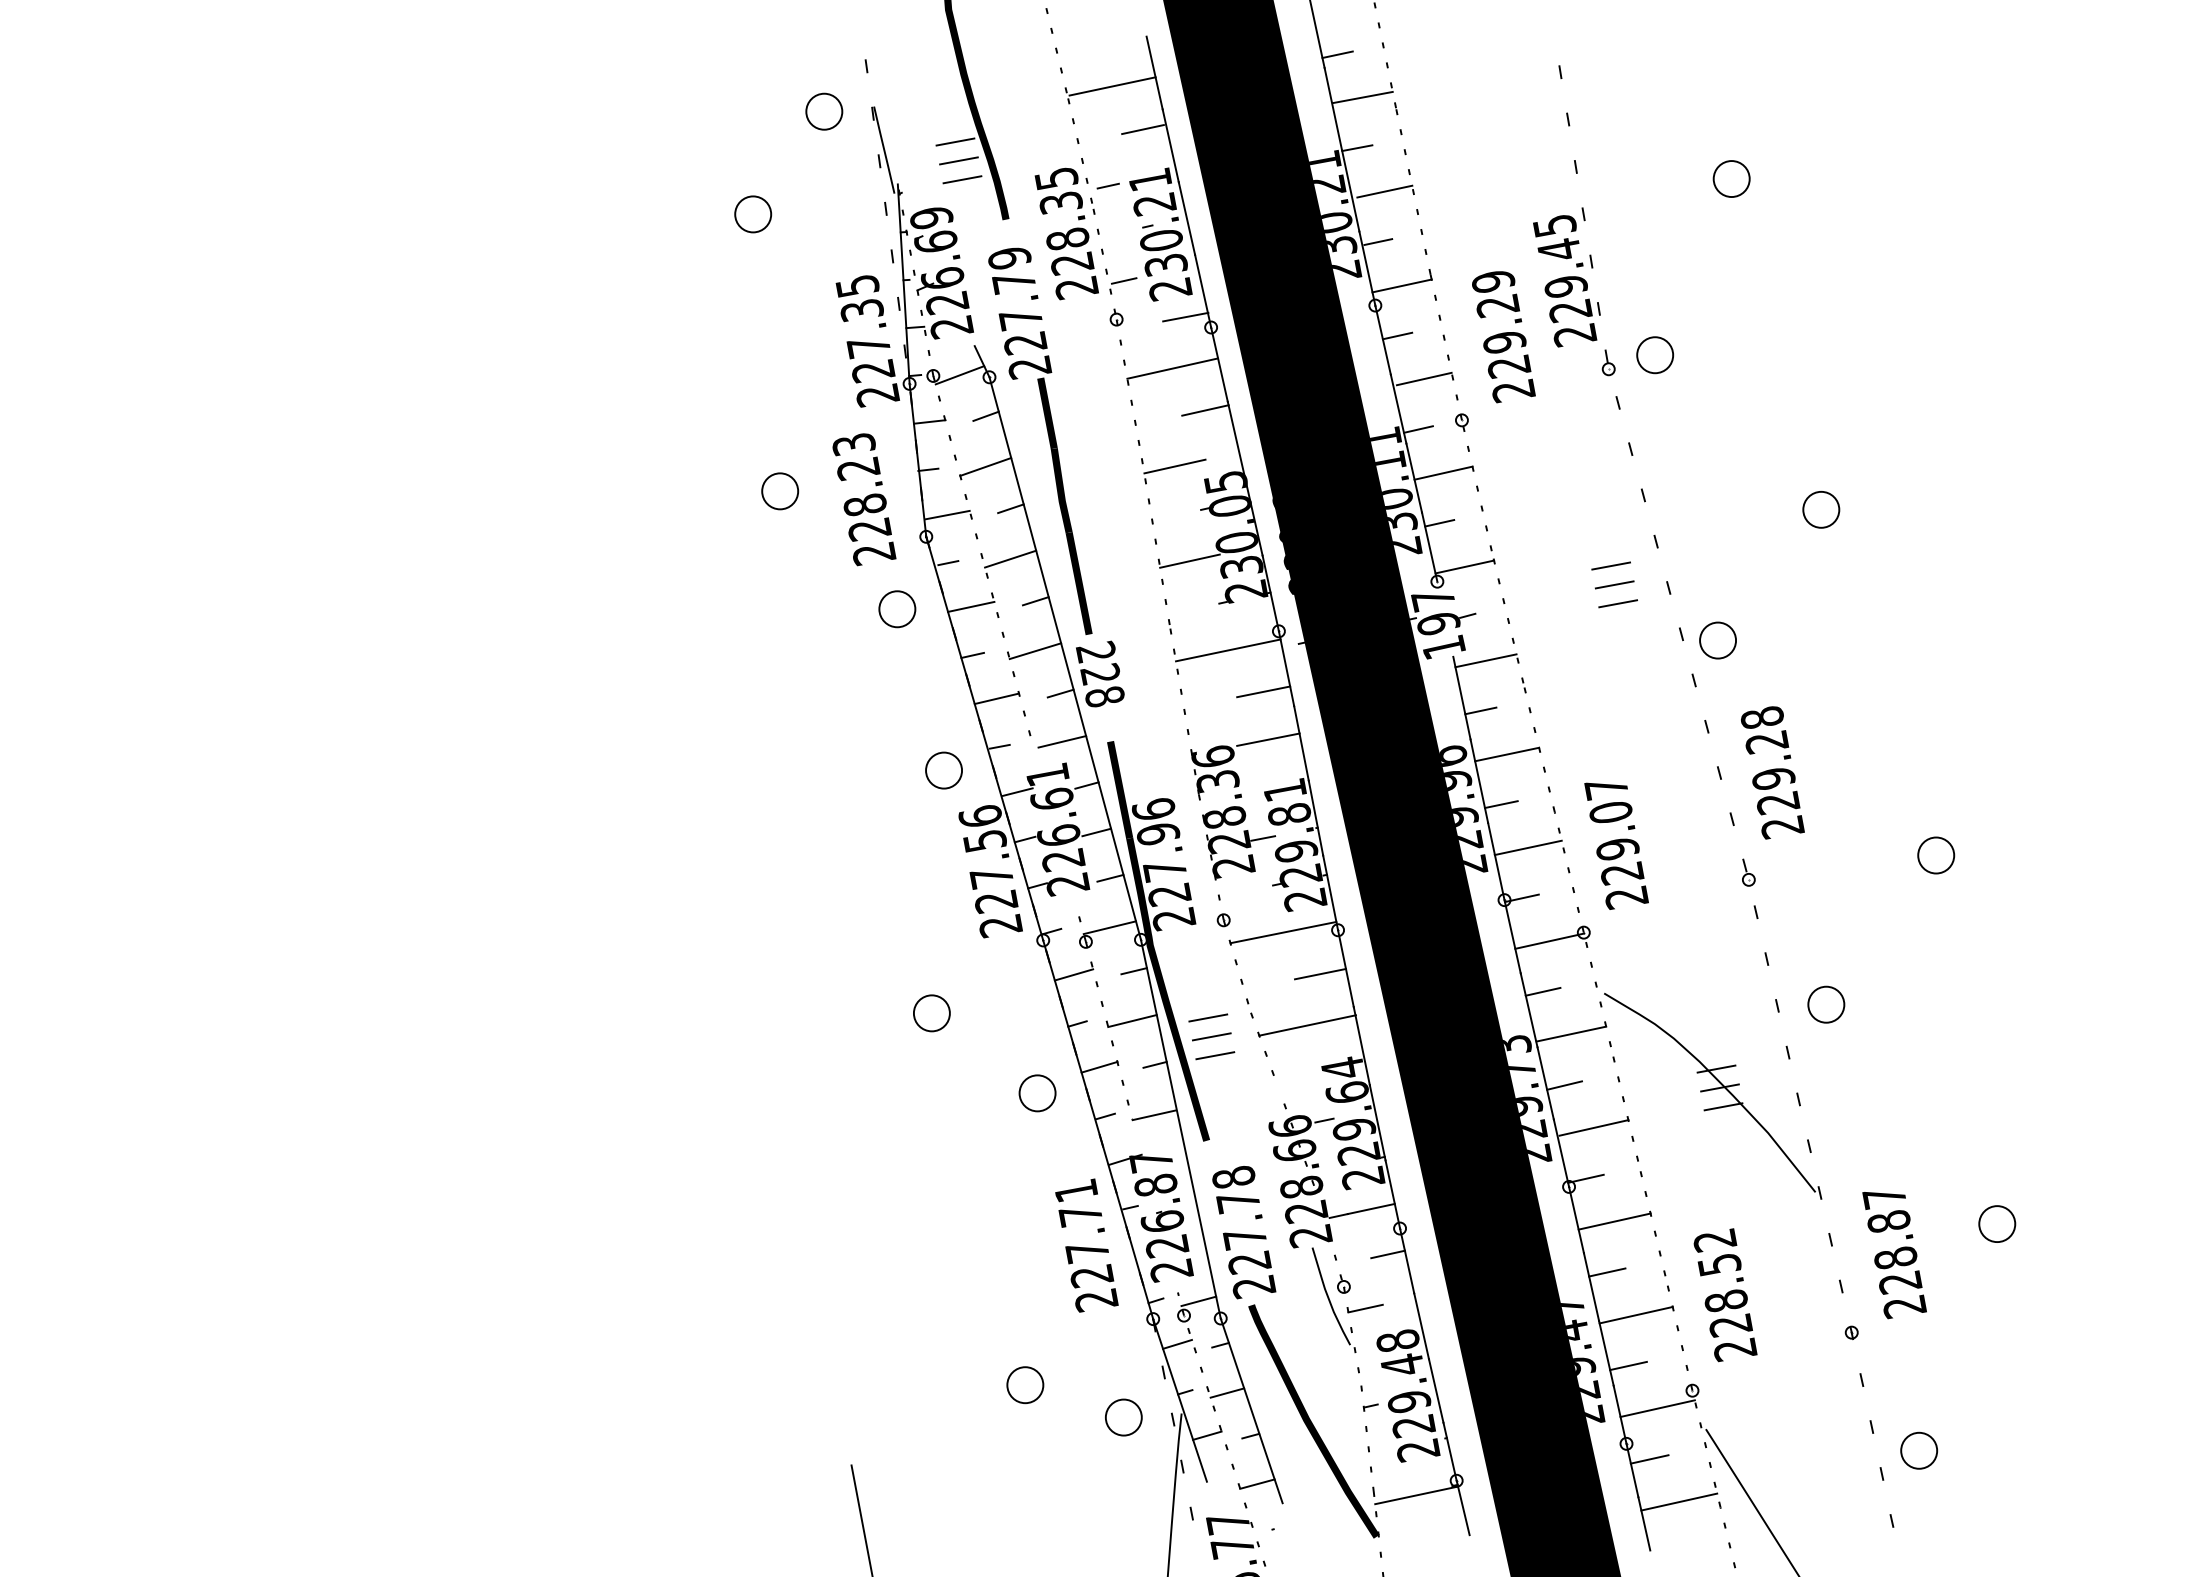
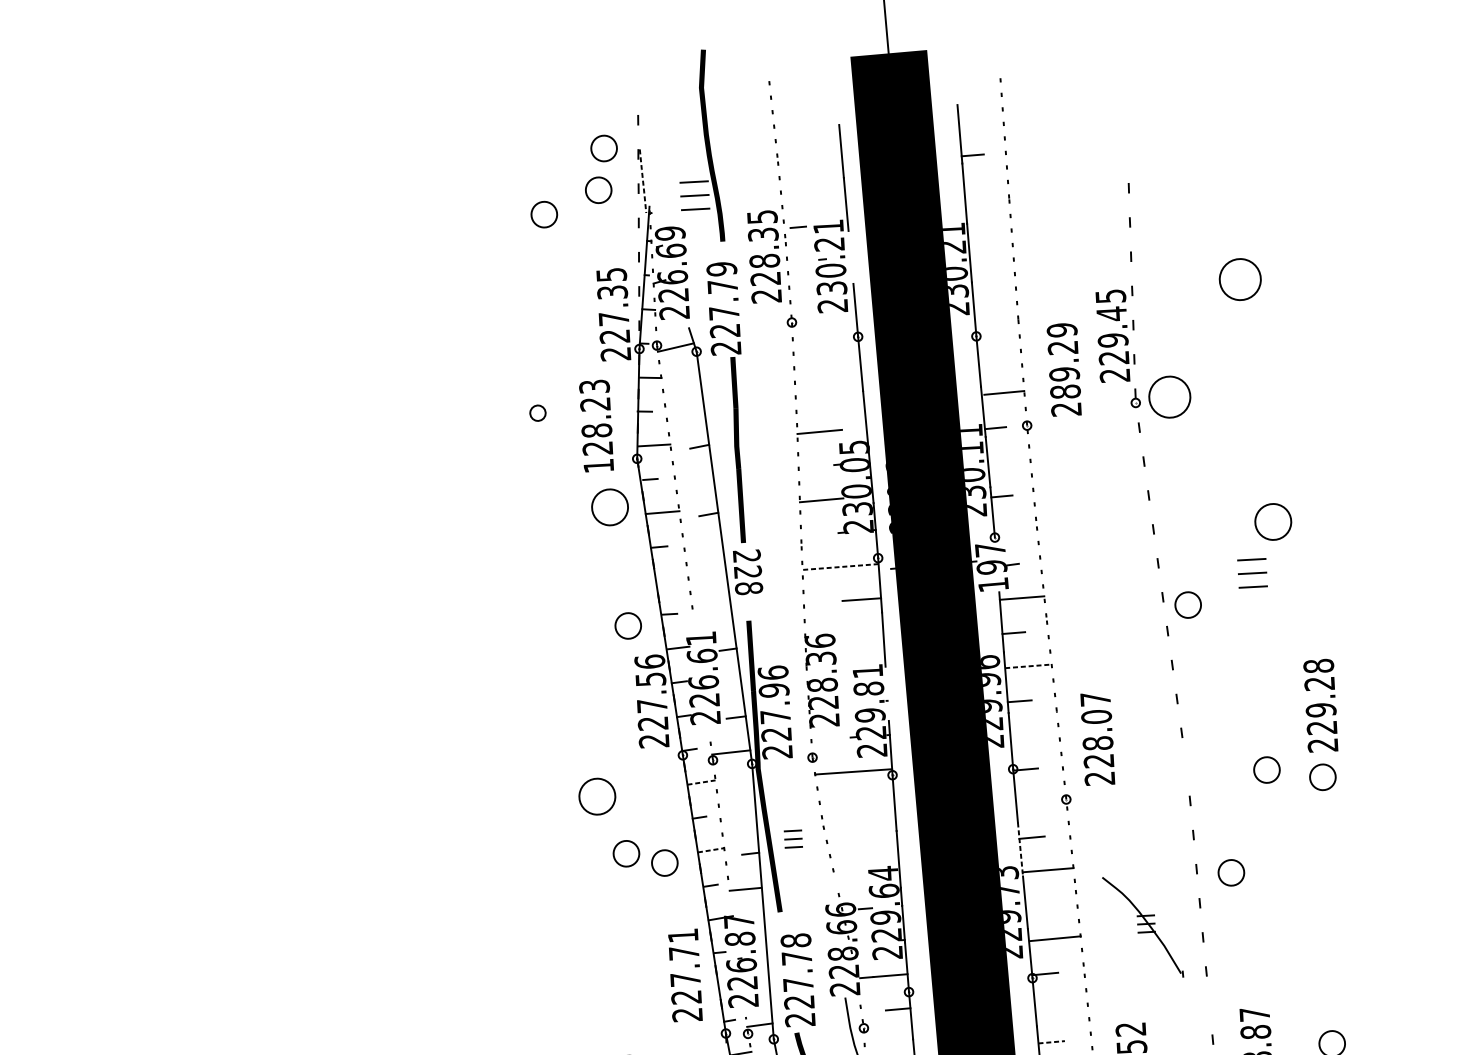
line: (1112, 86) -> (810, 157), removed
line: (1362, 97) -> (986, 187), removed
line: (1142, 129) -> (827, 190), removed
line: (1357, 147) -> (978, 222), removed
line: (884, 150) -> (643, 181), solid -> dashed
circle: (824, 170) -> (598, 190), added
circle: (1731, 179) -> (1240, 279), size x1.6
line: (1384, 191) -> (993, 256), removed
line: (1186, 218) -> (850, 257), removed
line: (1378, 242) -> (984, 292), removed
line: (1123, 280) -> (800, 295), removed
line: (1401, 285) -> (996, 324), removed
line: (1185, 316) -> (840, 326), removed
line: (1397, 335) -> (989, 359), removed
circle: (1655, 355) -> (1170, 397), size x1.6
text: (1509, 366) -> (1065, 391), 229.29 -> 289.29
line: (1172, 368) -> (827, 362), removed
line: (1205, 410) -> (846, 395), removed
line: (985, 415) -> (690, 378), removed
line: (985, 466) -> (685, 414), removed
line: (1443, 472) -> (1009, 460), removed
circle: (780, 491) -> (538, 413), size x0.6
circle: (1821, 509) -> (1273, 521), size x1.4
text: (874, 553) -> (599, 465), 228.23 -> 128.23
line: (1010, 558) -> (694, 481), removed
line: (1464, 566) -> (1015, 529), removed
part: (1614, 584) -> (1252, 573), moved
circle: (897, 609) -> (610, 507), size x1.4
line: (1227, 650) -> (840, 567), solid -> dashed
line: (1035, 651) -> (704, 550), removed
line: (1060, 693) -> (717, 582), removed
line: (996, 698) -> (672, 579), removed
line: (1268, 739) -> (860, 633), removed
line: (1062, 741) -> (714, 616), removed
line: (1507, 754) -> (1028, 666), solid -> dashed
text: (1772, 772) -> (1320, 705), moved
line: (1315, 817) -> (886, 693), removed
line: (1096, 832) -> (730, 683), removed
line: (1263, 838) -> (848, 703), removed
line: (1527, 847) -> (1034, 734), removed
text: (1617, 848) -> (1097, 743), 229.07 -> 228.07
circle: (1857, 855) -> (1267, 770), added
part: (1748, 872) -> (1188, 772), removed
line: (1549, 940) -> (1041, 801), removed
line: (1133, 971) -> (743, 785), removed
line: (1319, 973) -> (875, 804), removed
line: (1073, 974) -> (701, 782), solid -> dashed
line: (1529, 1010) -> (1020, 849), solid -> dashed
circle: (931, 1013) -> (597, 796), size x1.4
line: (1132, 1021) -> (738, 820), removed
line: (1307, 1025) -> (862, 839), removed
part: (1211, 1036) -> (793, 838), size x0.6
line: (1099, 1067) -> (711, 850), solid -> dashed
line: (1564, 1085) -> (1038, 905), removed
circle: (982, 1087) -> (626, 853), added
part: (1713, 1095) -> (1143, 926), size x0.6
line: (1614, 1221) -> (1061, 1006), removed
line: (1607, 1272) -> (1051, 1042), solid -> dashed
line: (1365, 1308) -> (877, 1045), removed

